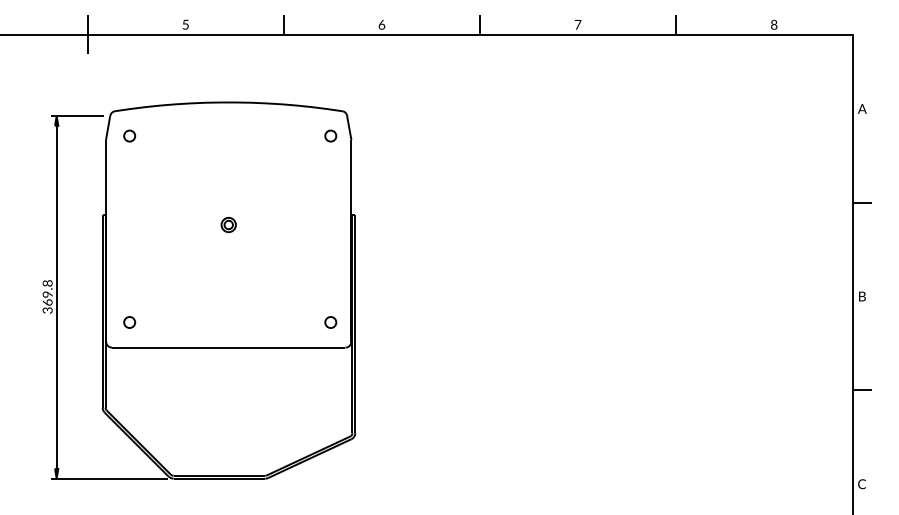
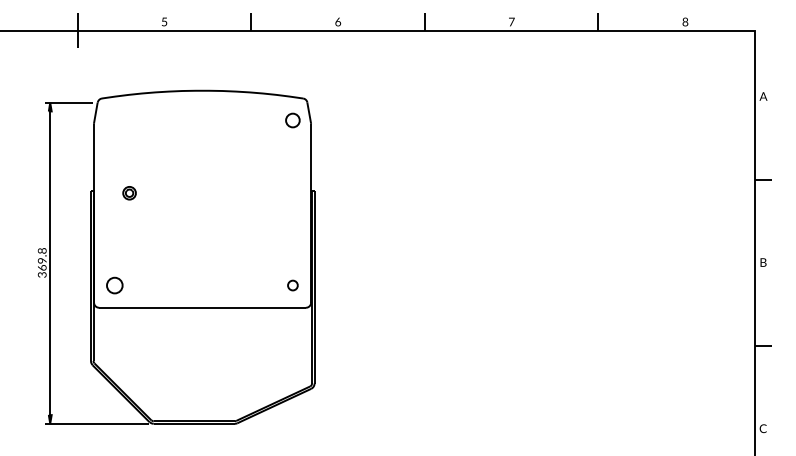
circle: (129, 136) -> (114, 120), removed
circle: (330, 136) -> (292, 120), size x1.4
part: (228, 225) -> (129, 193), moved
circle: (129, 322) -> (114, 285), size x1.6

